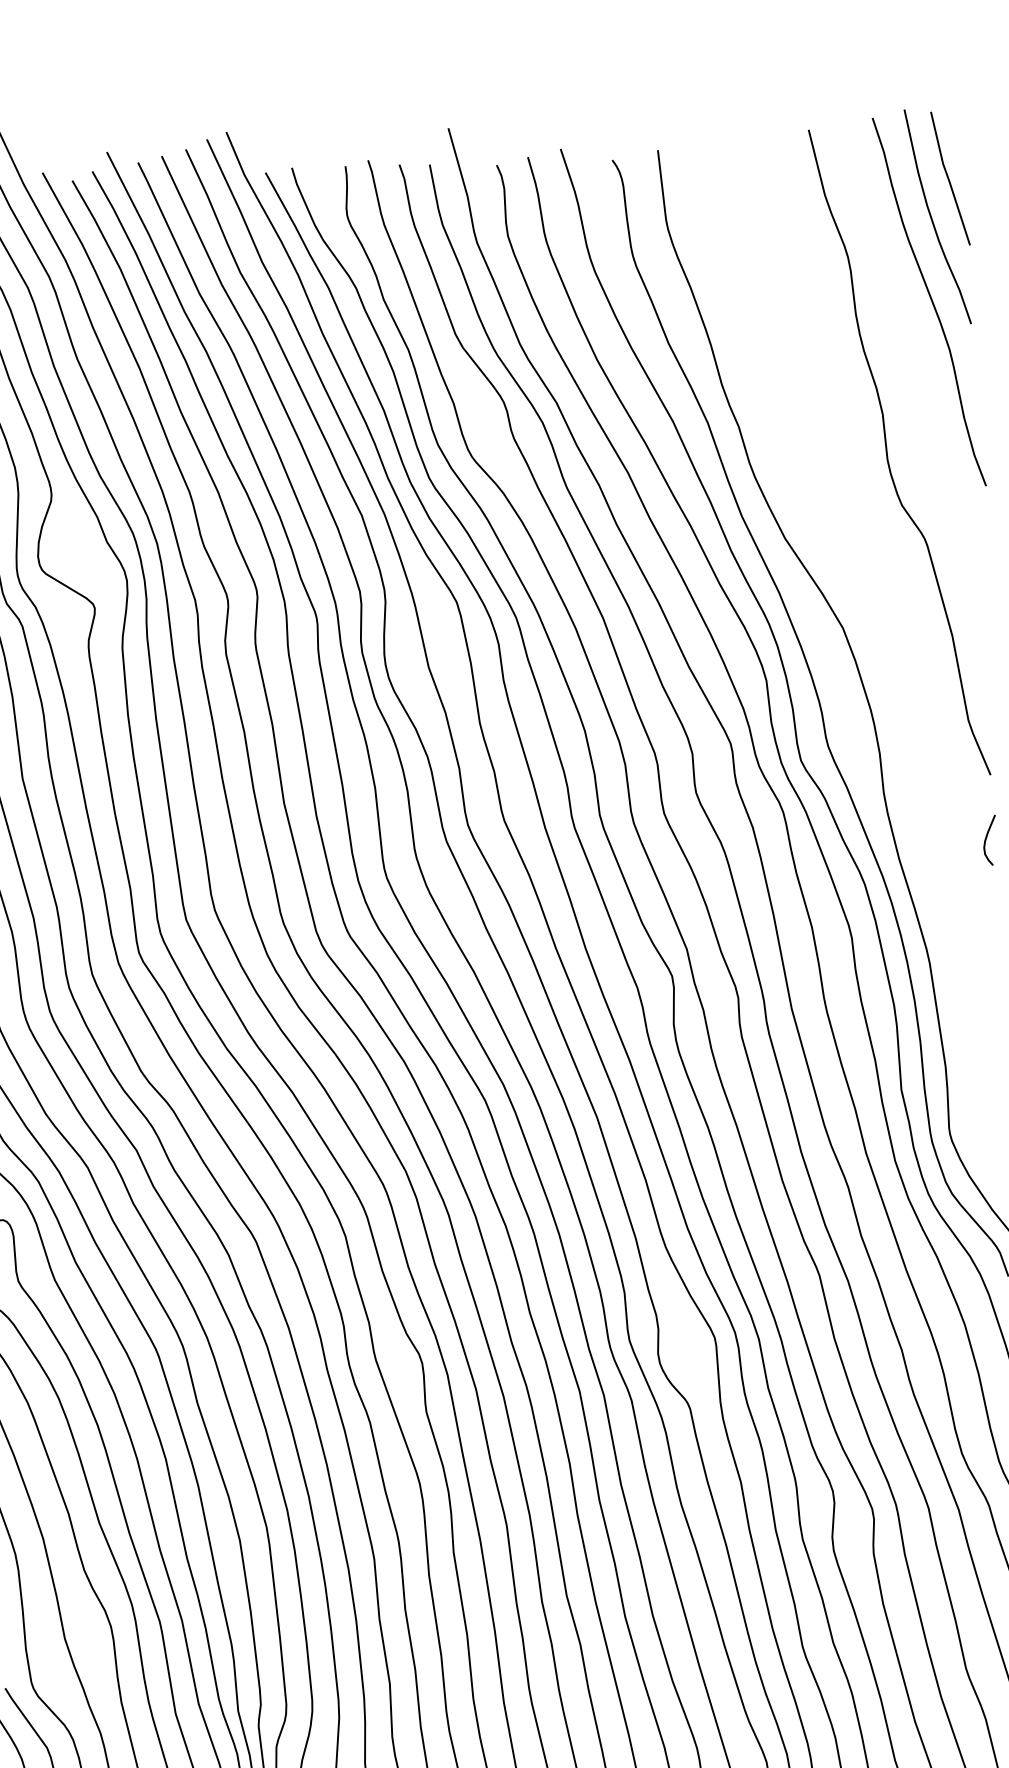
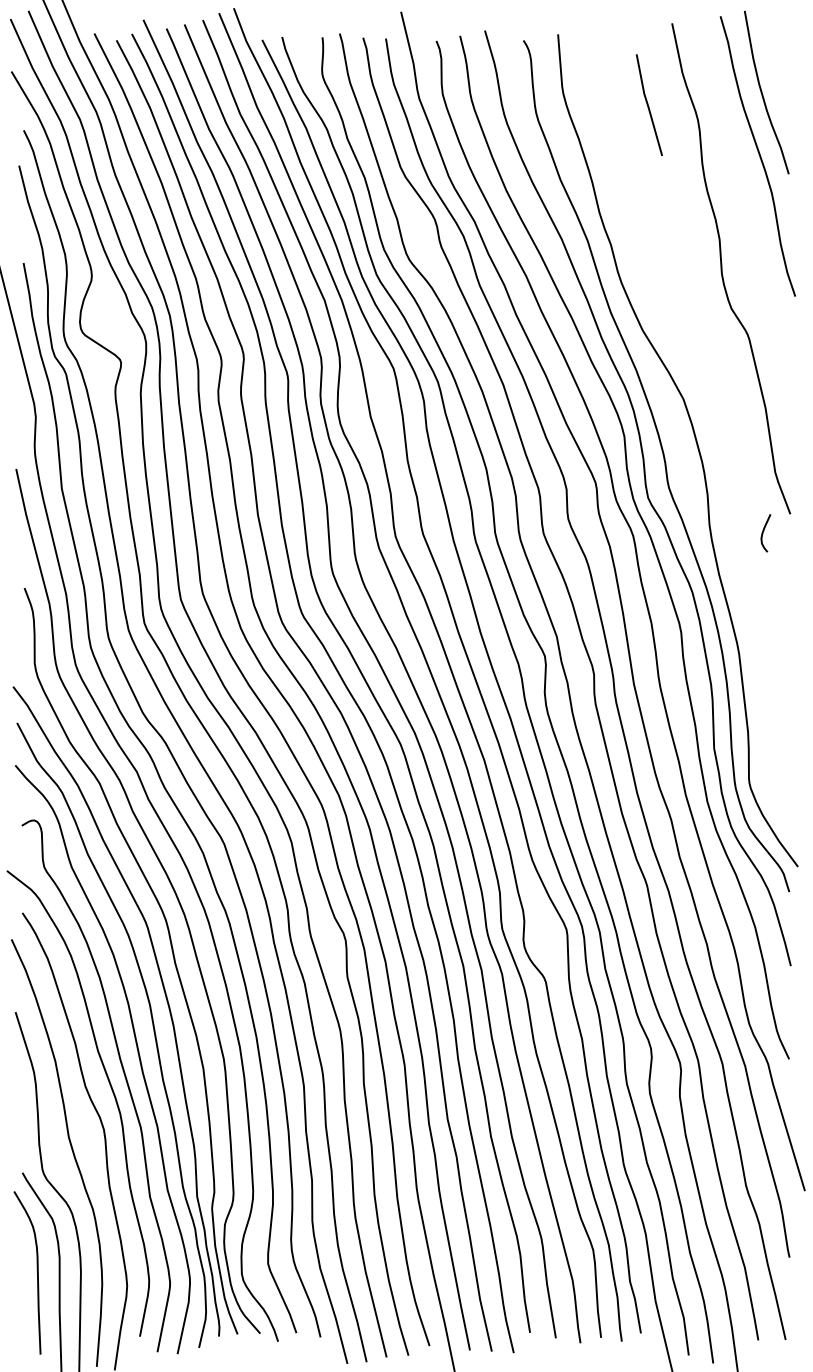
line: (949, 177) -> (648, 104), moved
curve: (986, 840) -> (763, 533), moved

